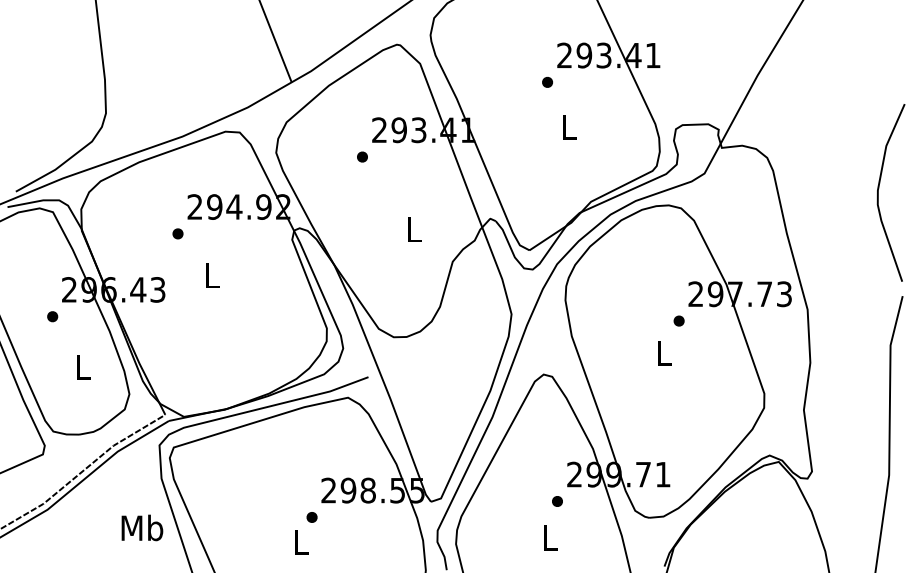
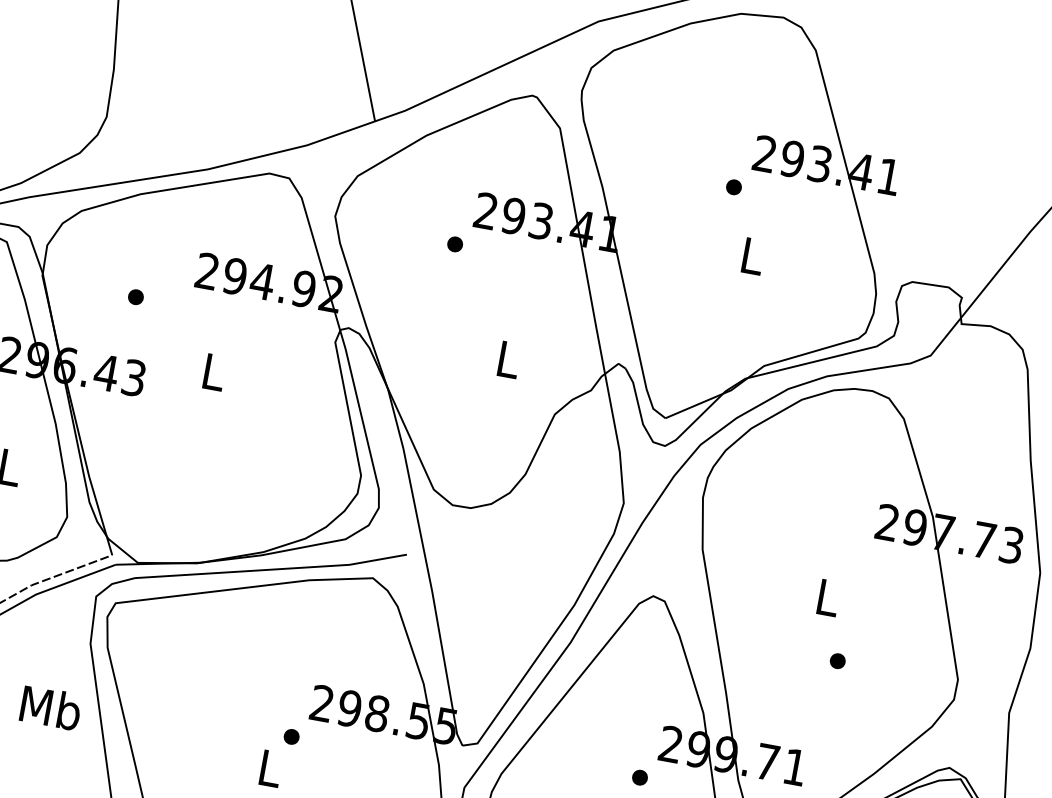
part: (177, 233) -> (135, 296), moved
part: (678, 320) -> (837, 660), moved

